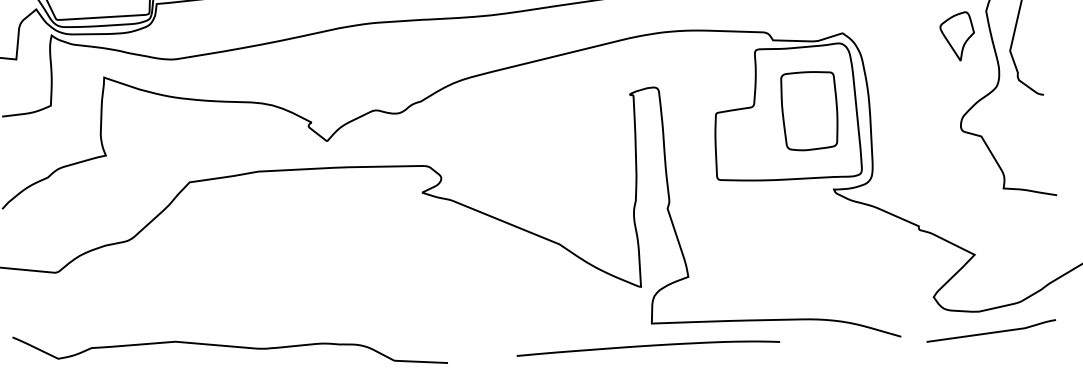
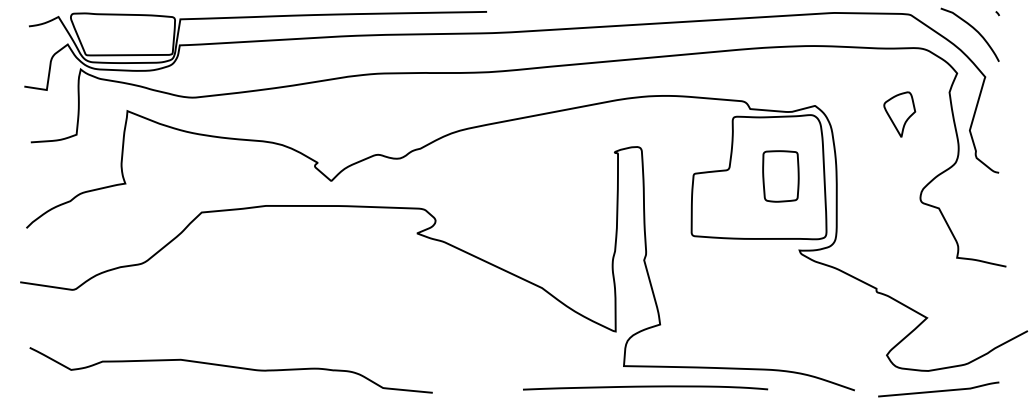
part: (957, 36) -> (899, 114), moved
part: (809, 111) -> (780, 176), size x0.7
curve: (648, 346) -> (645, 387), moved

